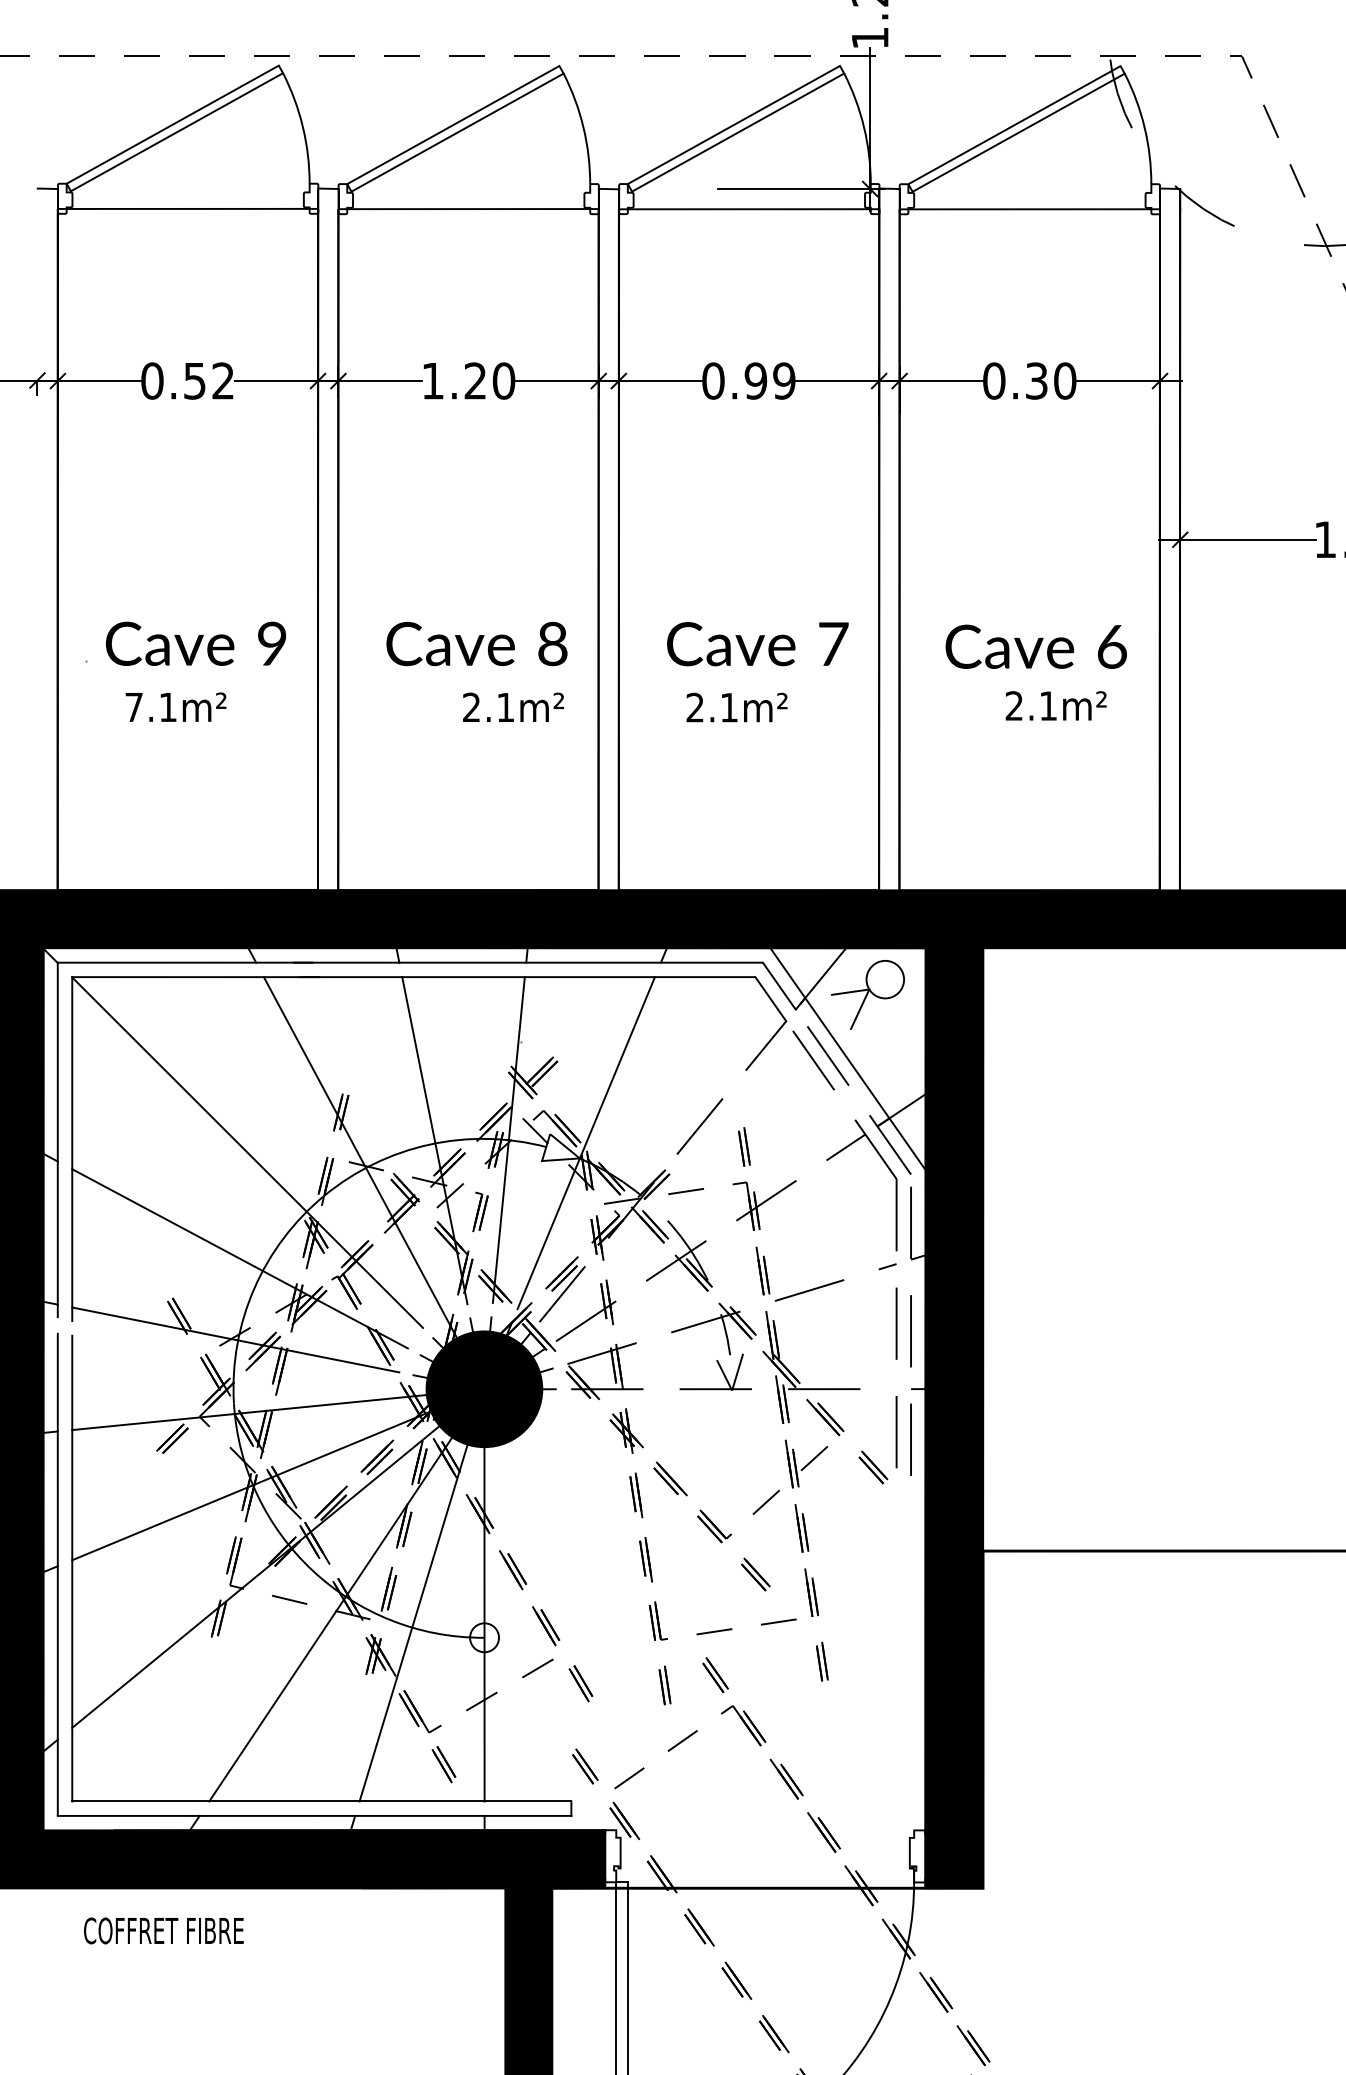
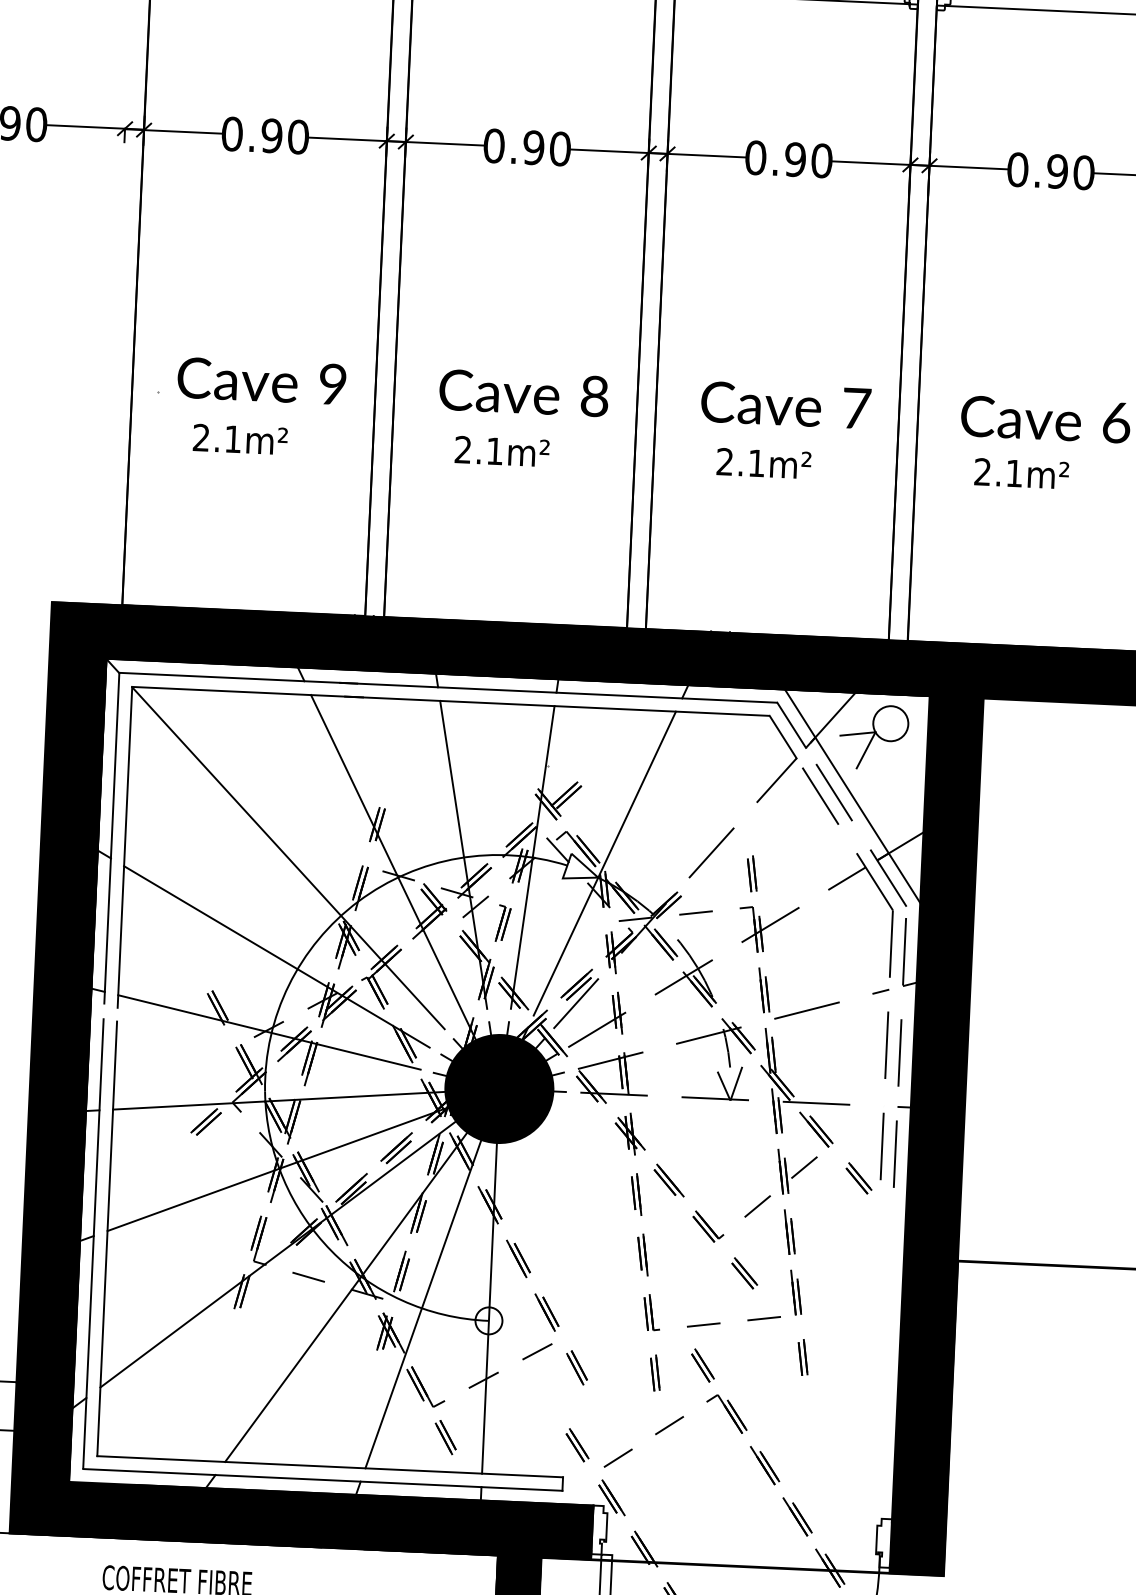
text: (208, 380) -> (284, 135), 0.52 -> 0.90
text: (454, 380) -> (514, 146), 1.20 -> 0.90
text: (784, 380) -> (822, 160), 0.99 -> 0.90
text: (1036, 380) -> (1057, 171), 0.30 -> 0.90
text: (1055, 705) -> (1021, 473), moved
text: (133, 706) -> (200, 436), 7.1m² -> 2.1m²
text: (513, 706) -> (502, 450), moved

